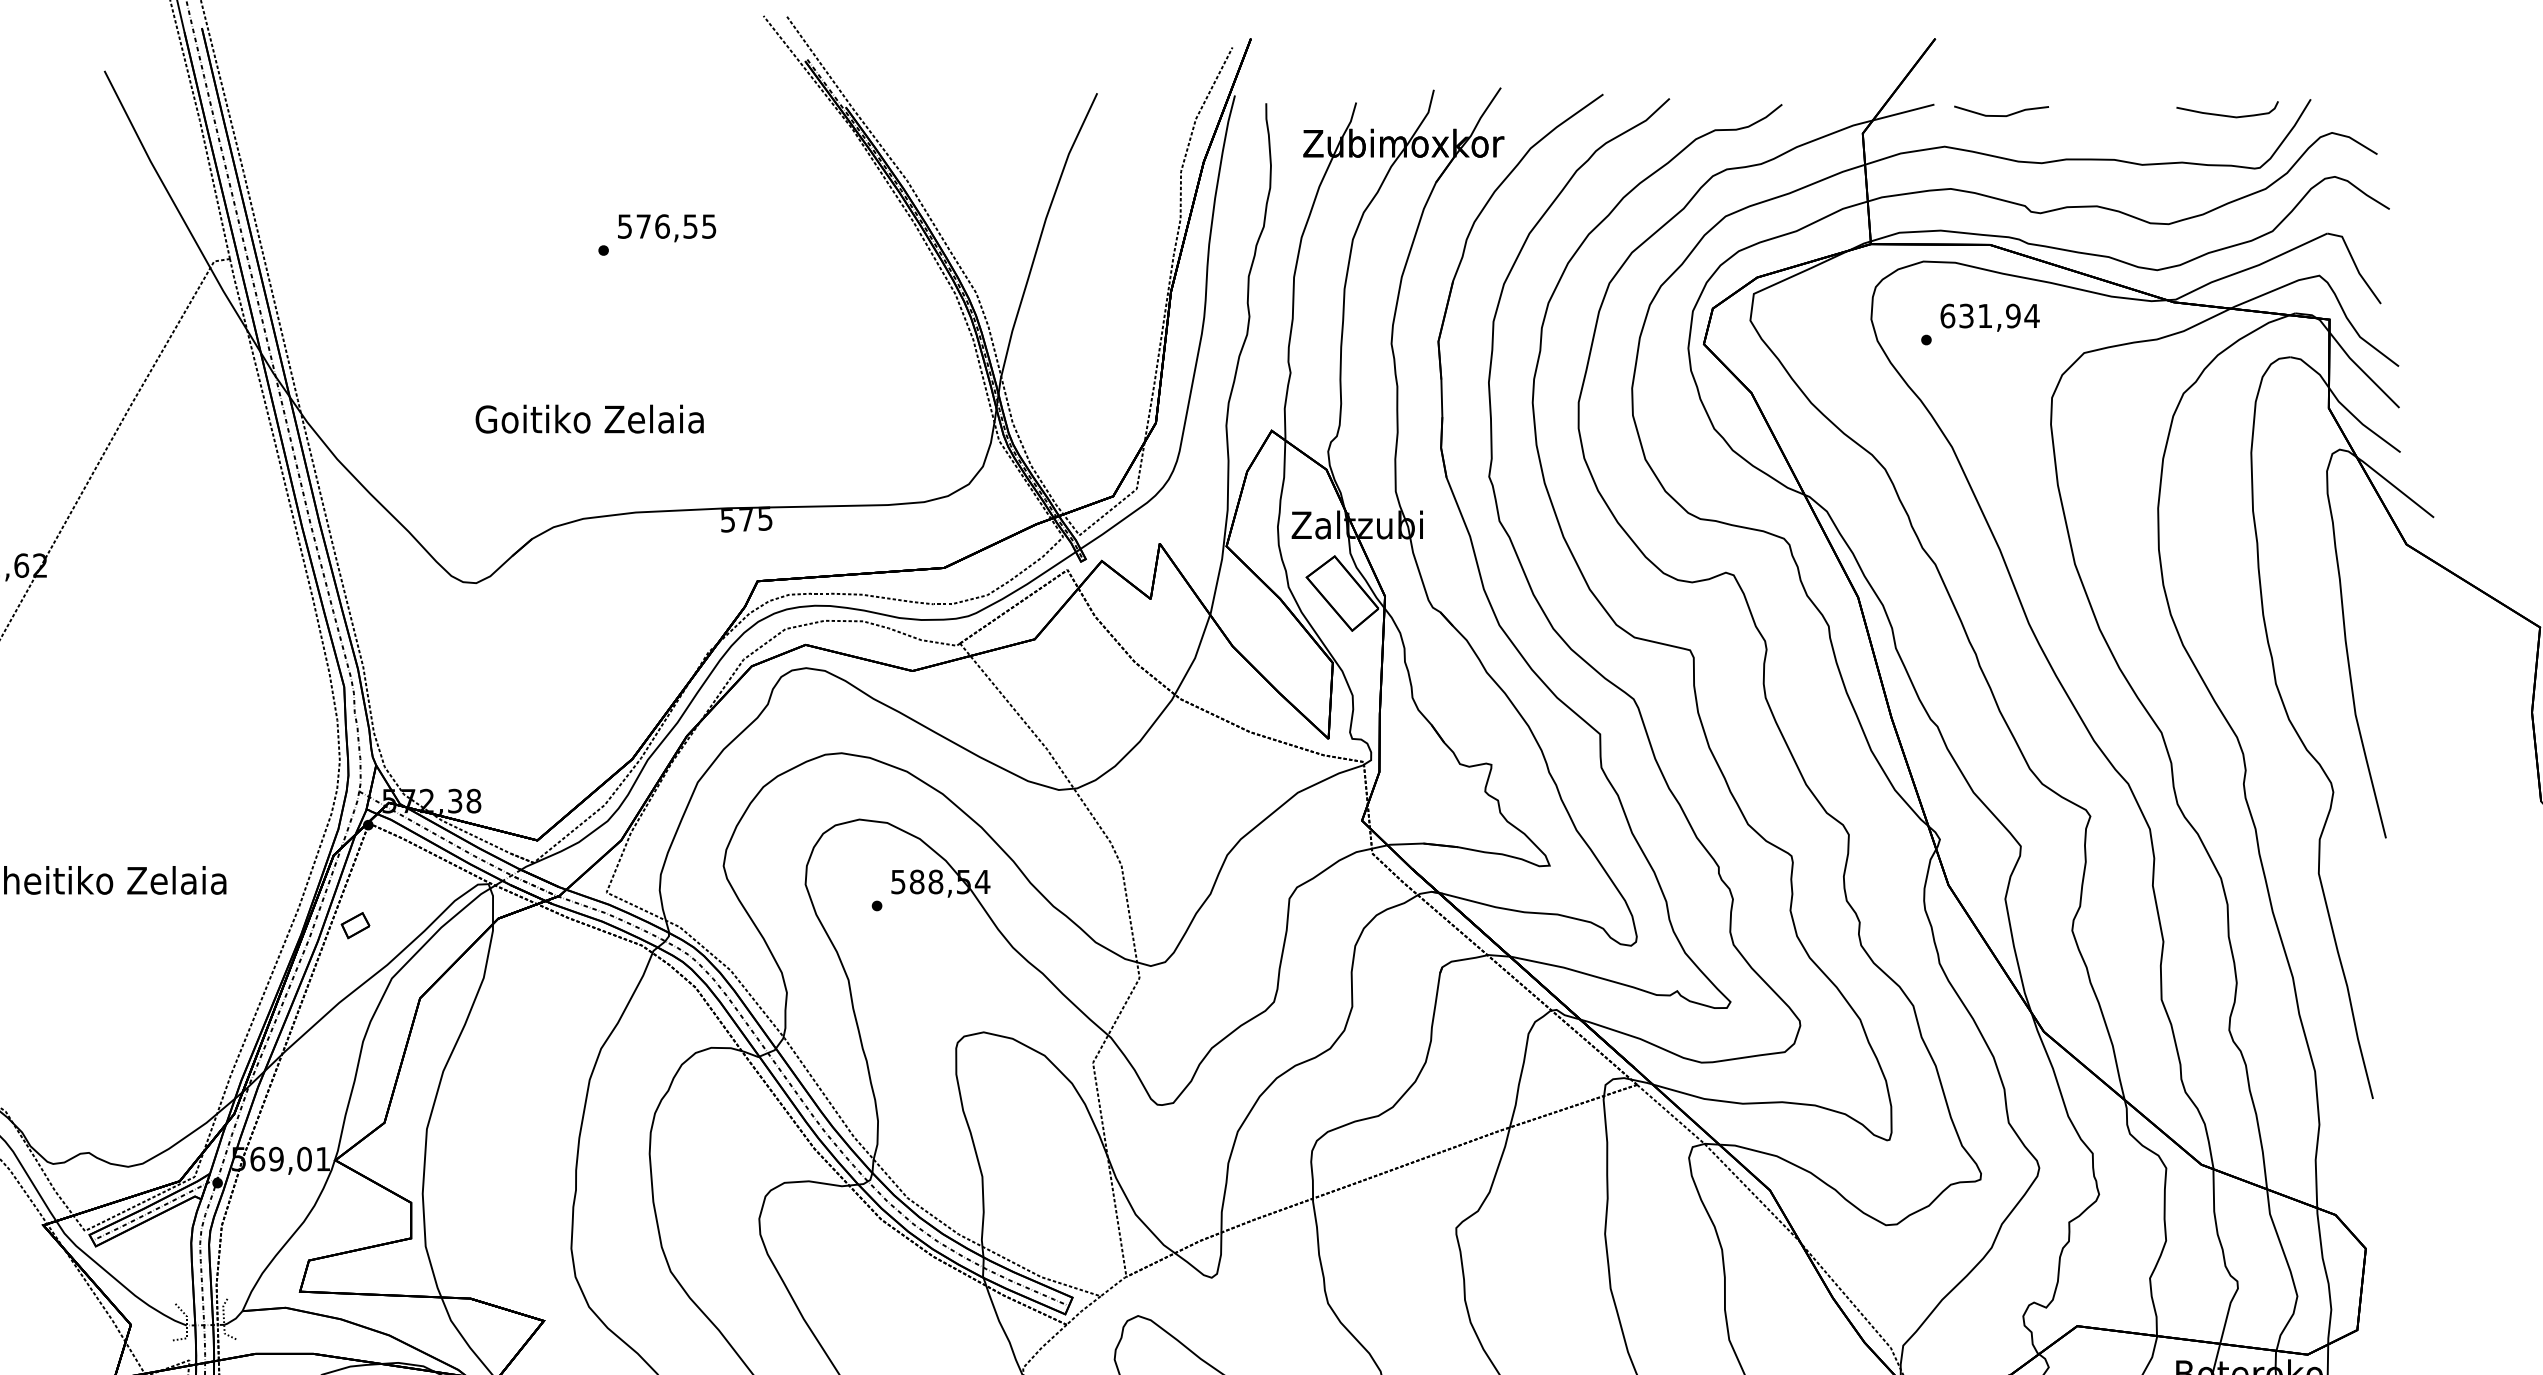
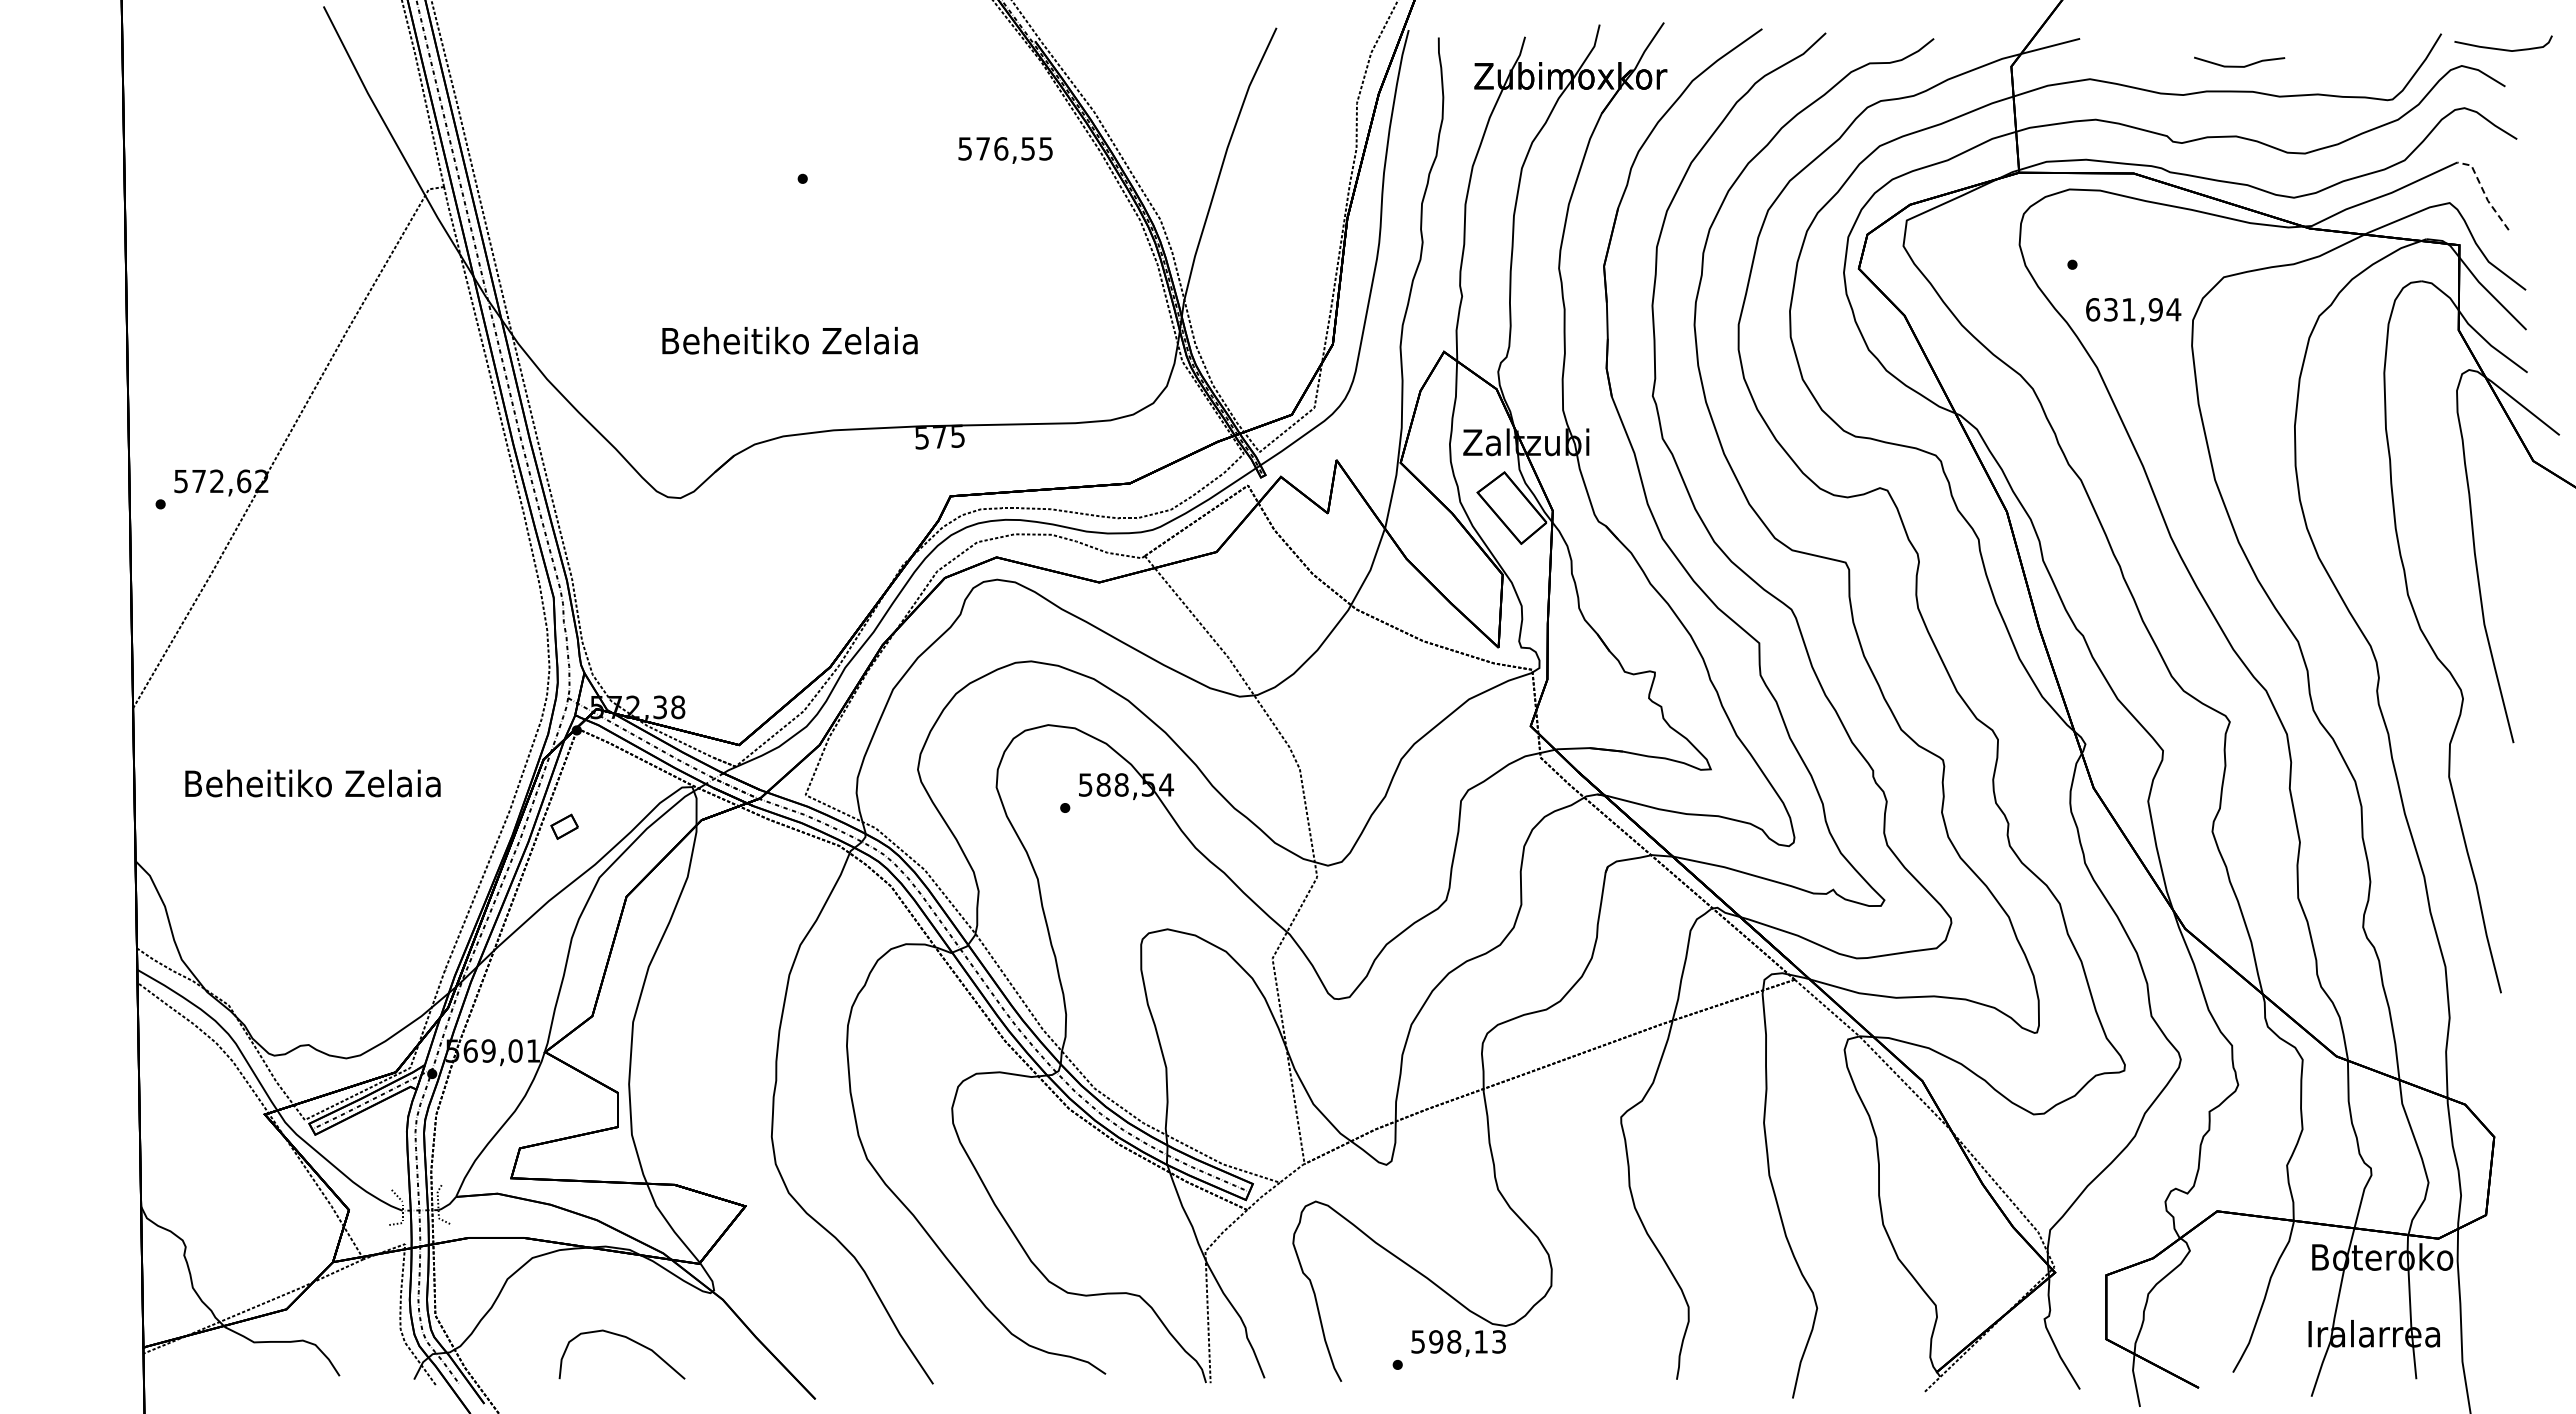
line: (2001, 114) -> (2239, 65), moved
curve: (2226, 114) -> (2502, 48), moved
text: (666, 228) -> (1005, 150), moved
line: (2355, 264) -> (2484, 192), solid -> dashed
text: (1990, 317) -> (2133, 311), moved
text: (589, 418) -> (789, 340), Goitiko Zelaia -> Beheitiko Zelaia

